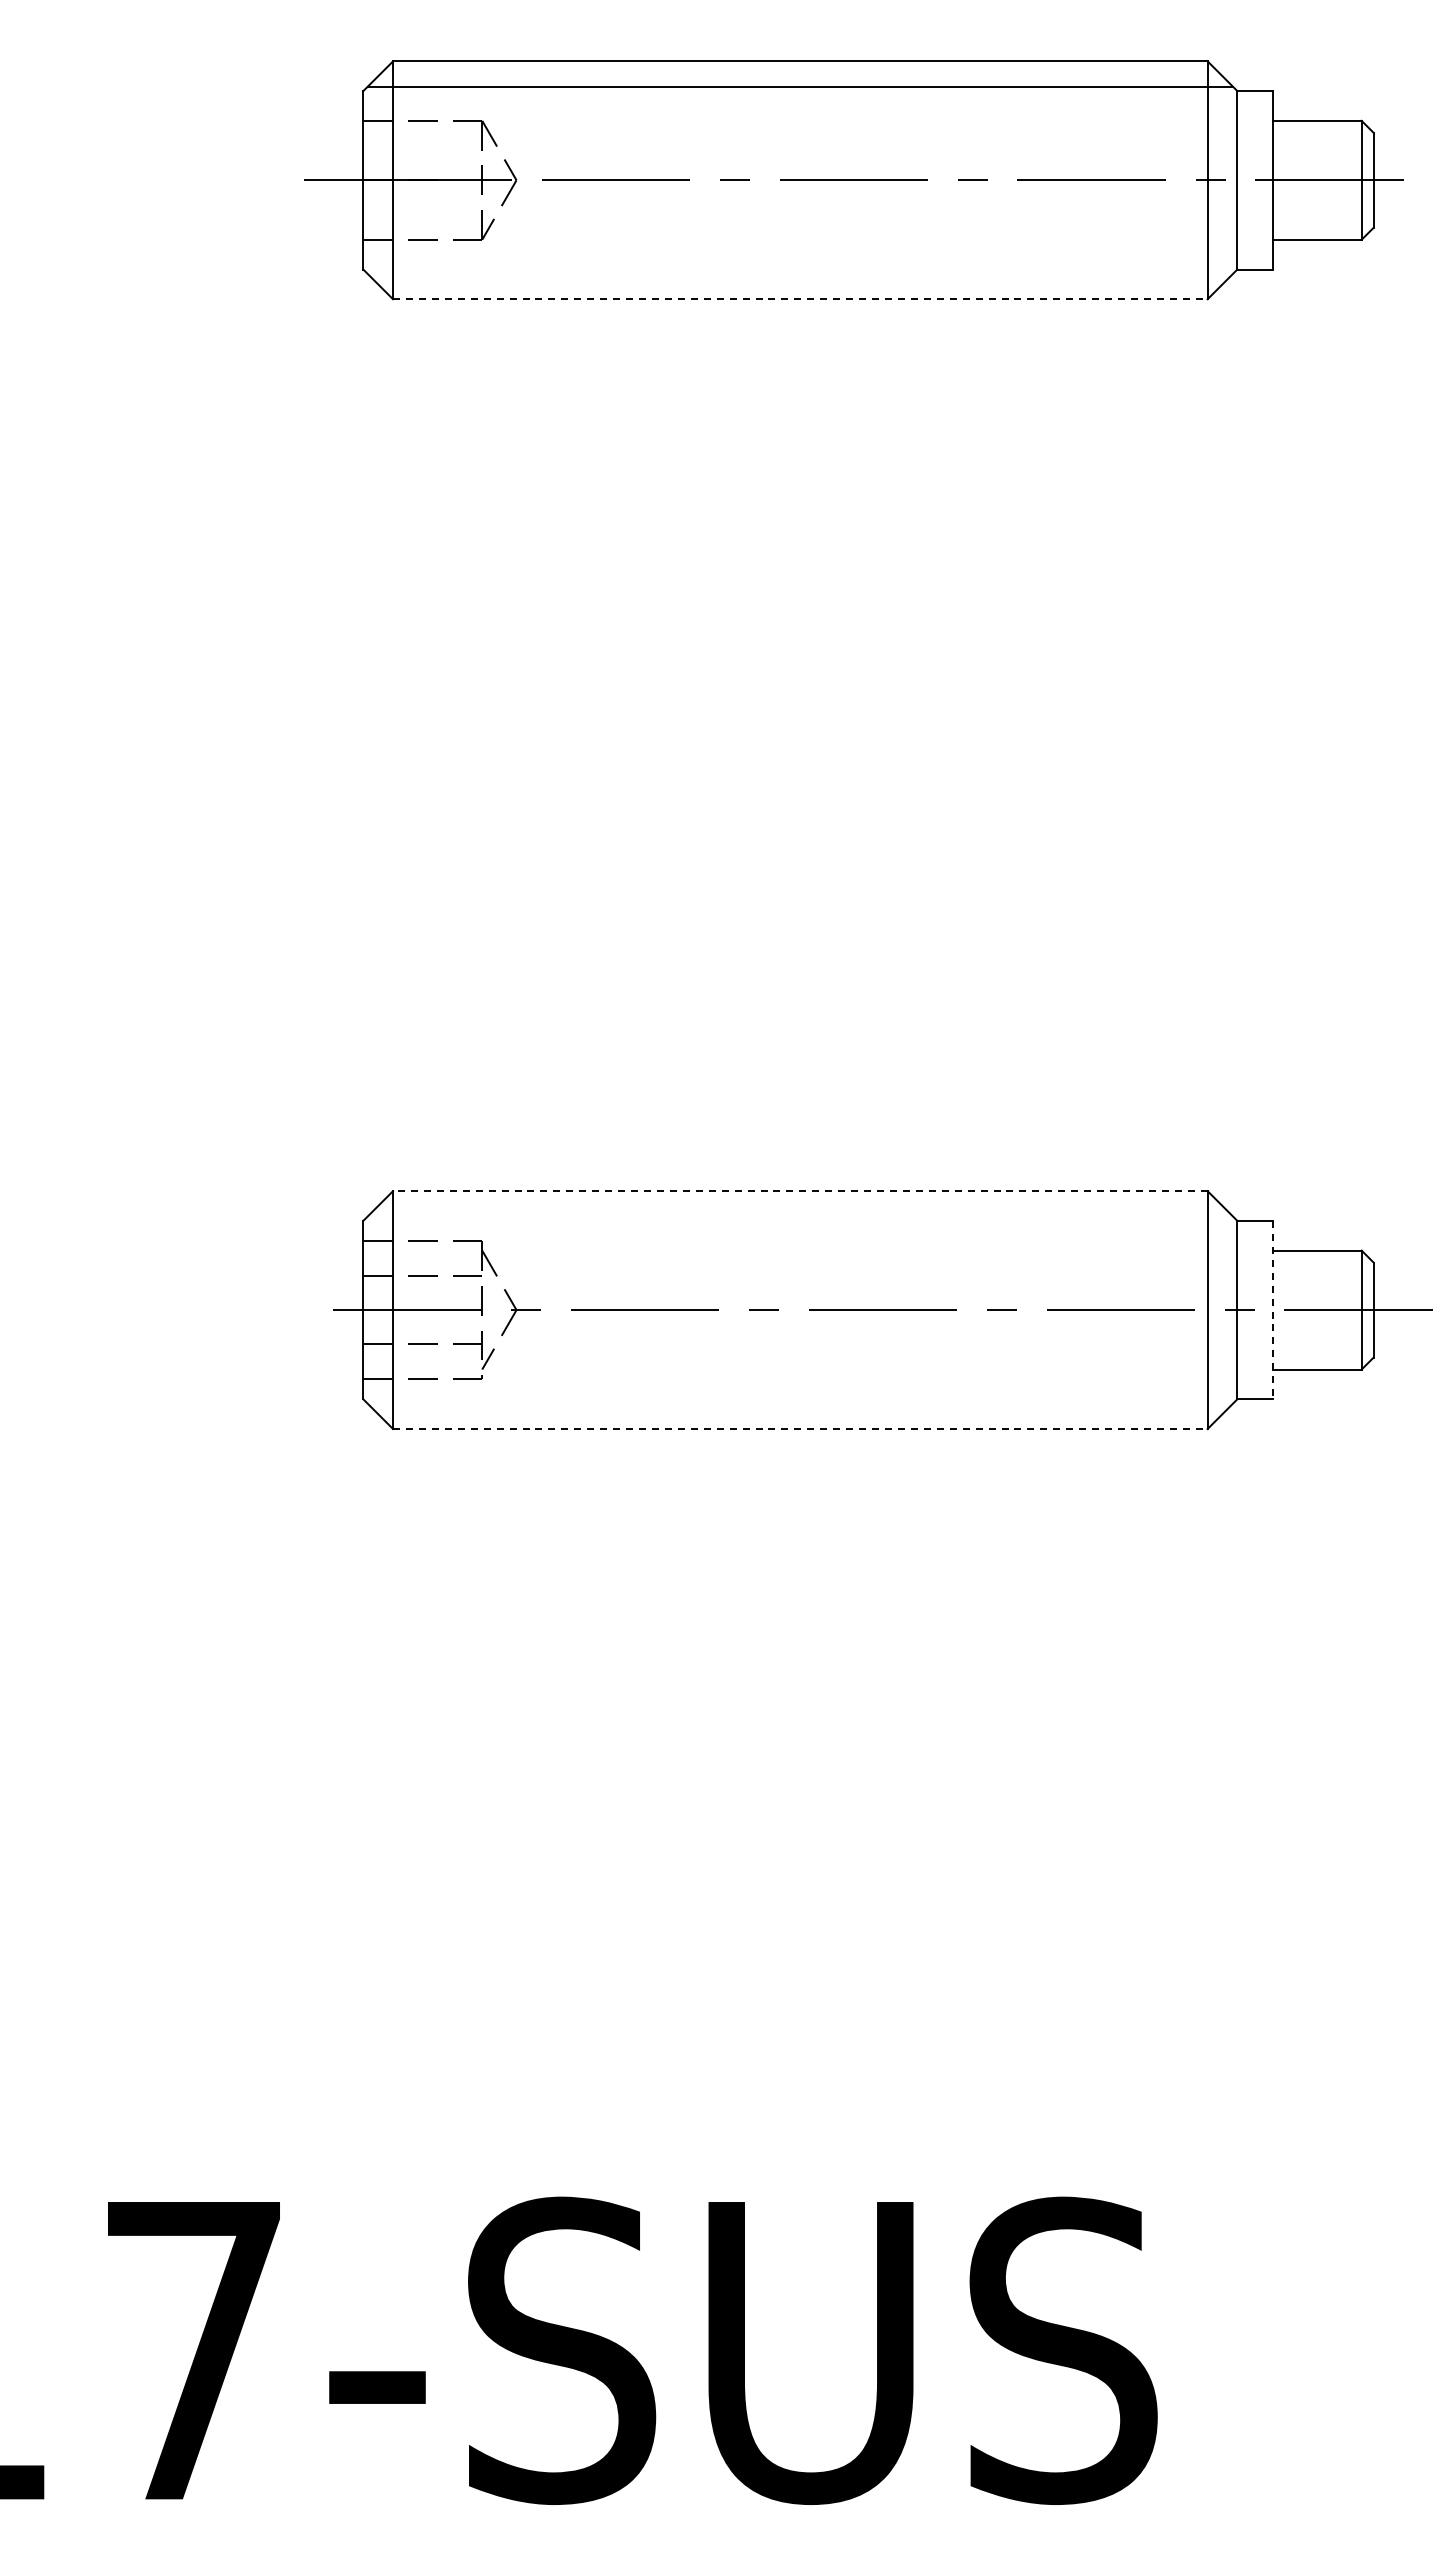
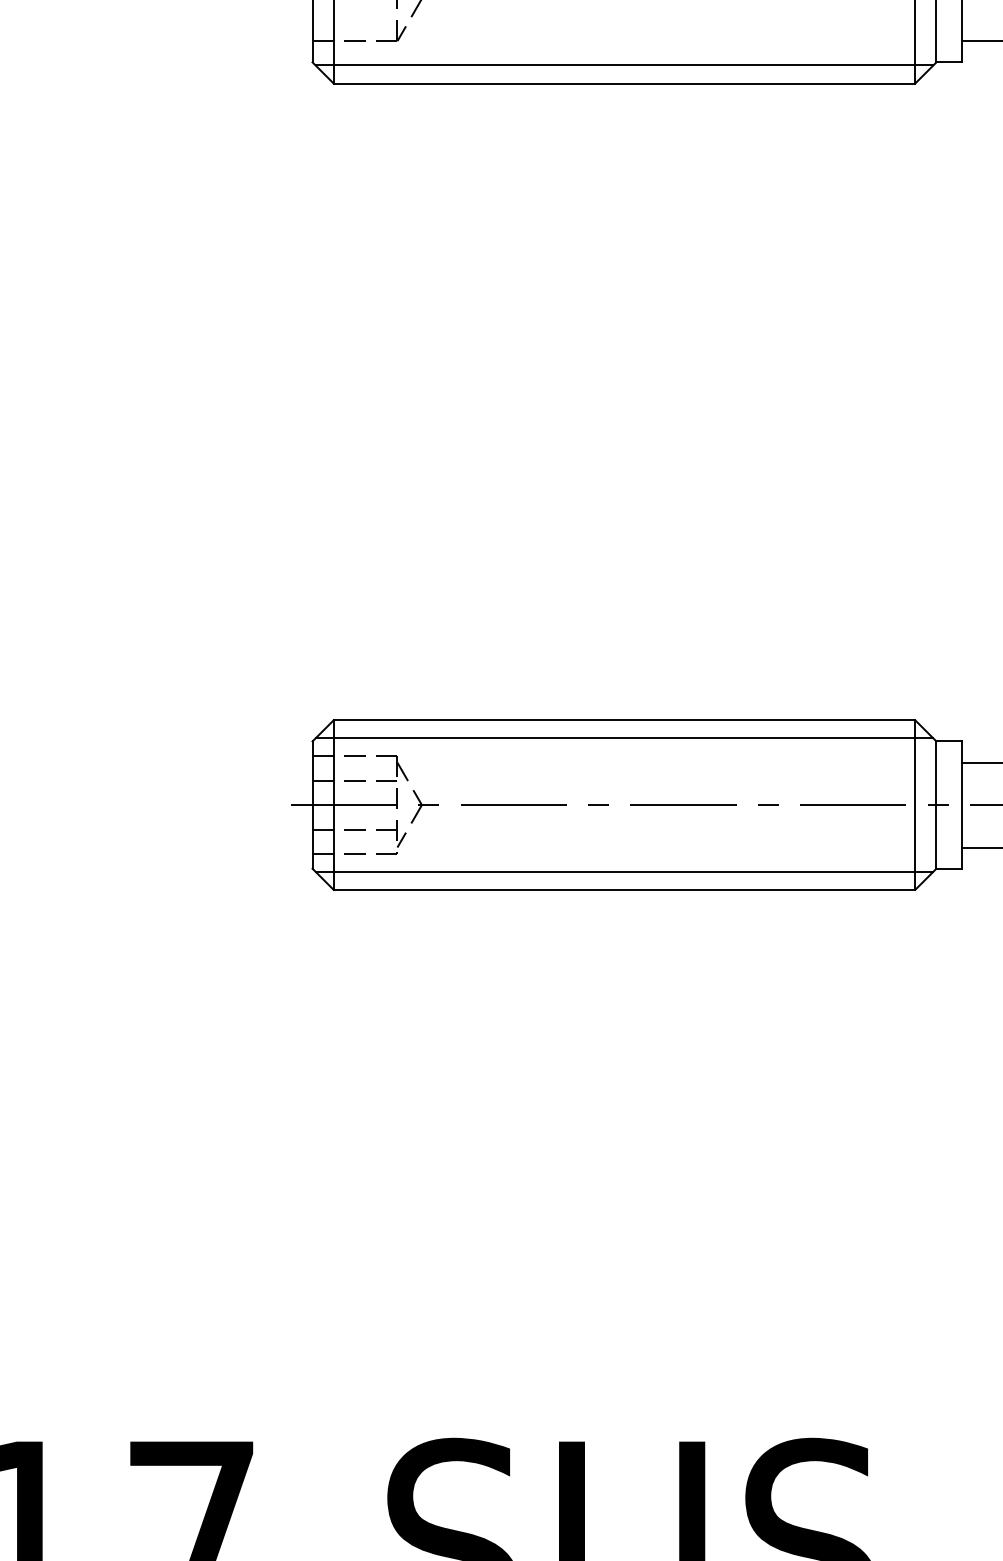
line: (800, 273) -> (624, 65), added
line: (800, 299) -> (624, 83), dashed -> solid
line: (799, 1191) -> (623, 720), dashed -> solid
line: (800, 1216) -> (624, 738), added
line: (1273, 1310) -> (962, 805), dashed -> solid
line: (800, 1403) -> (624, 871), added
line: (800, 1429) -> (624, 890), dashed -> solid

